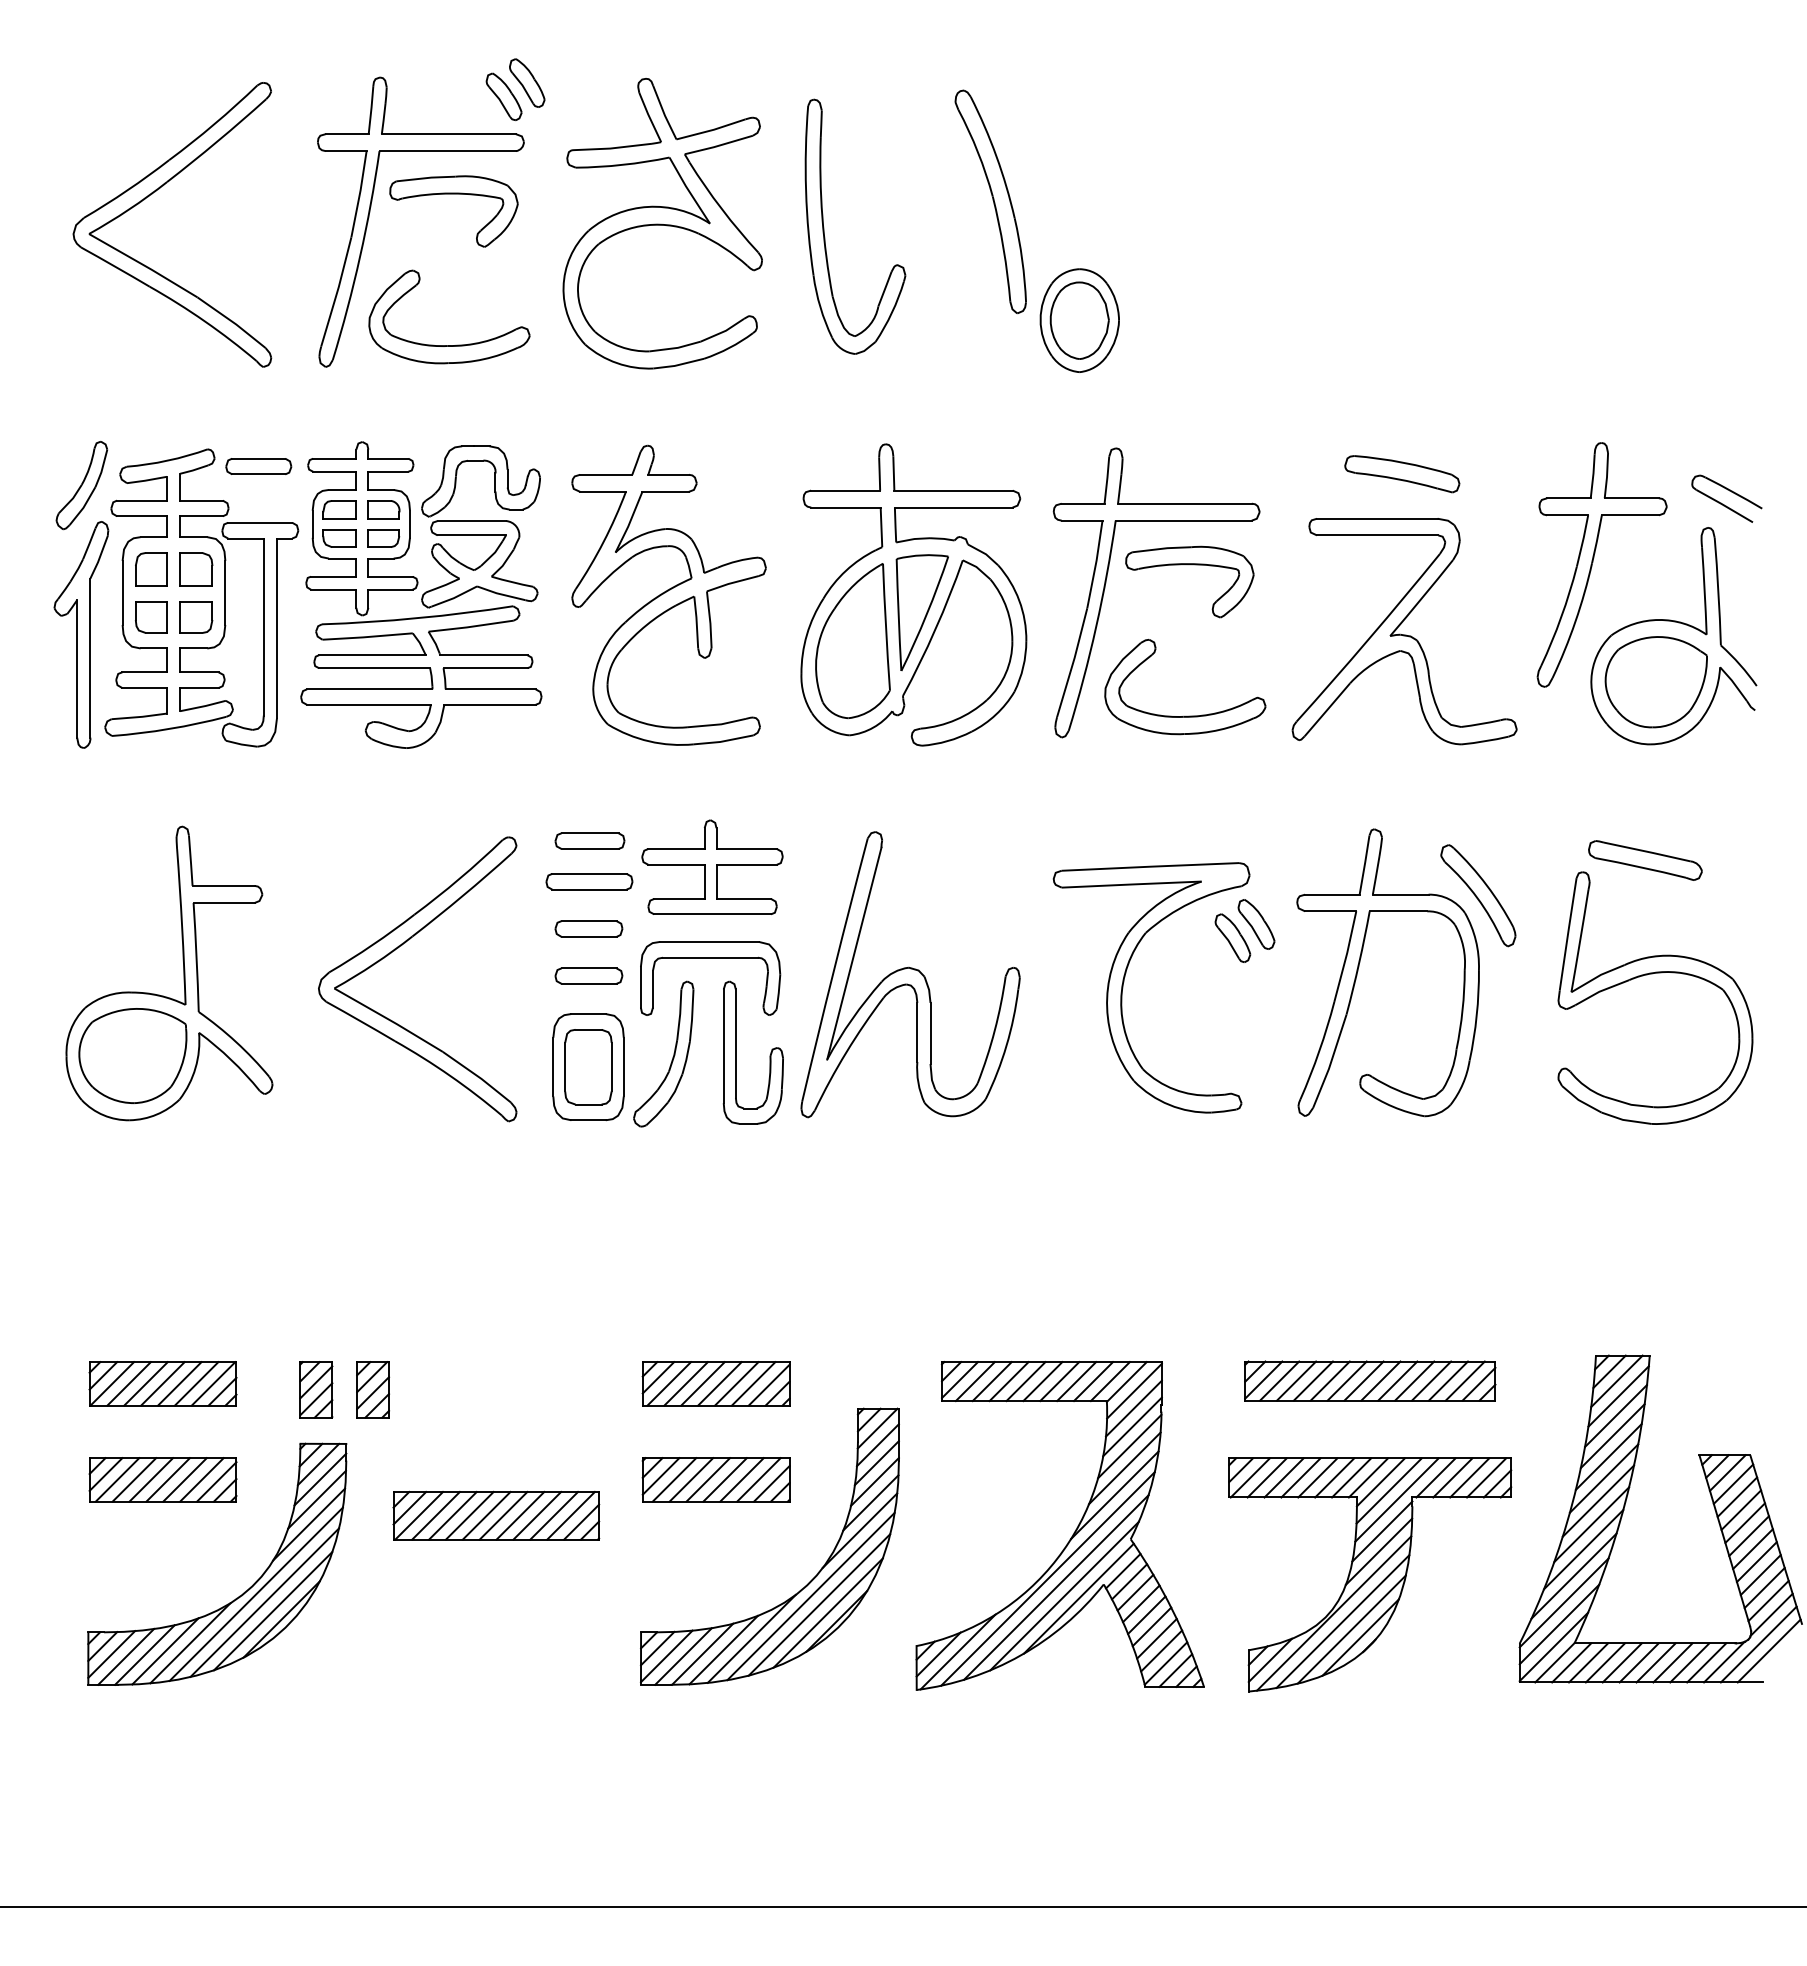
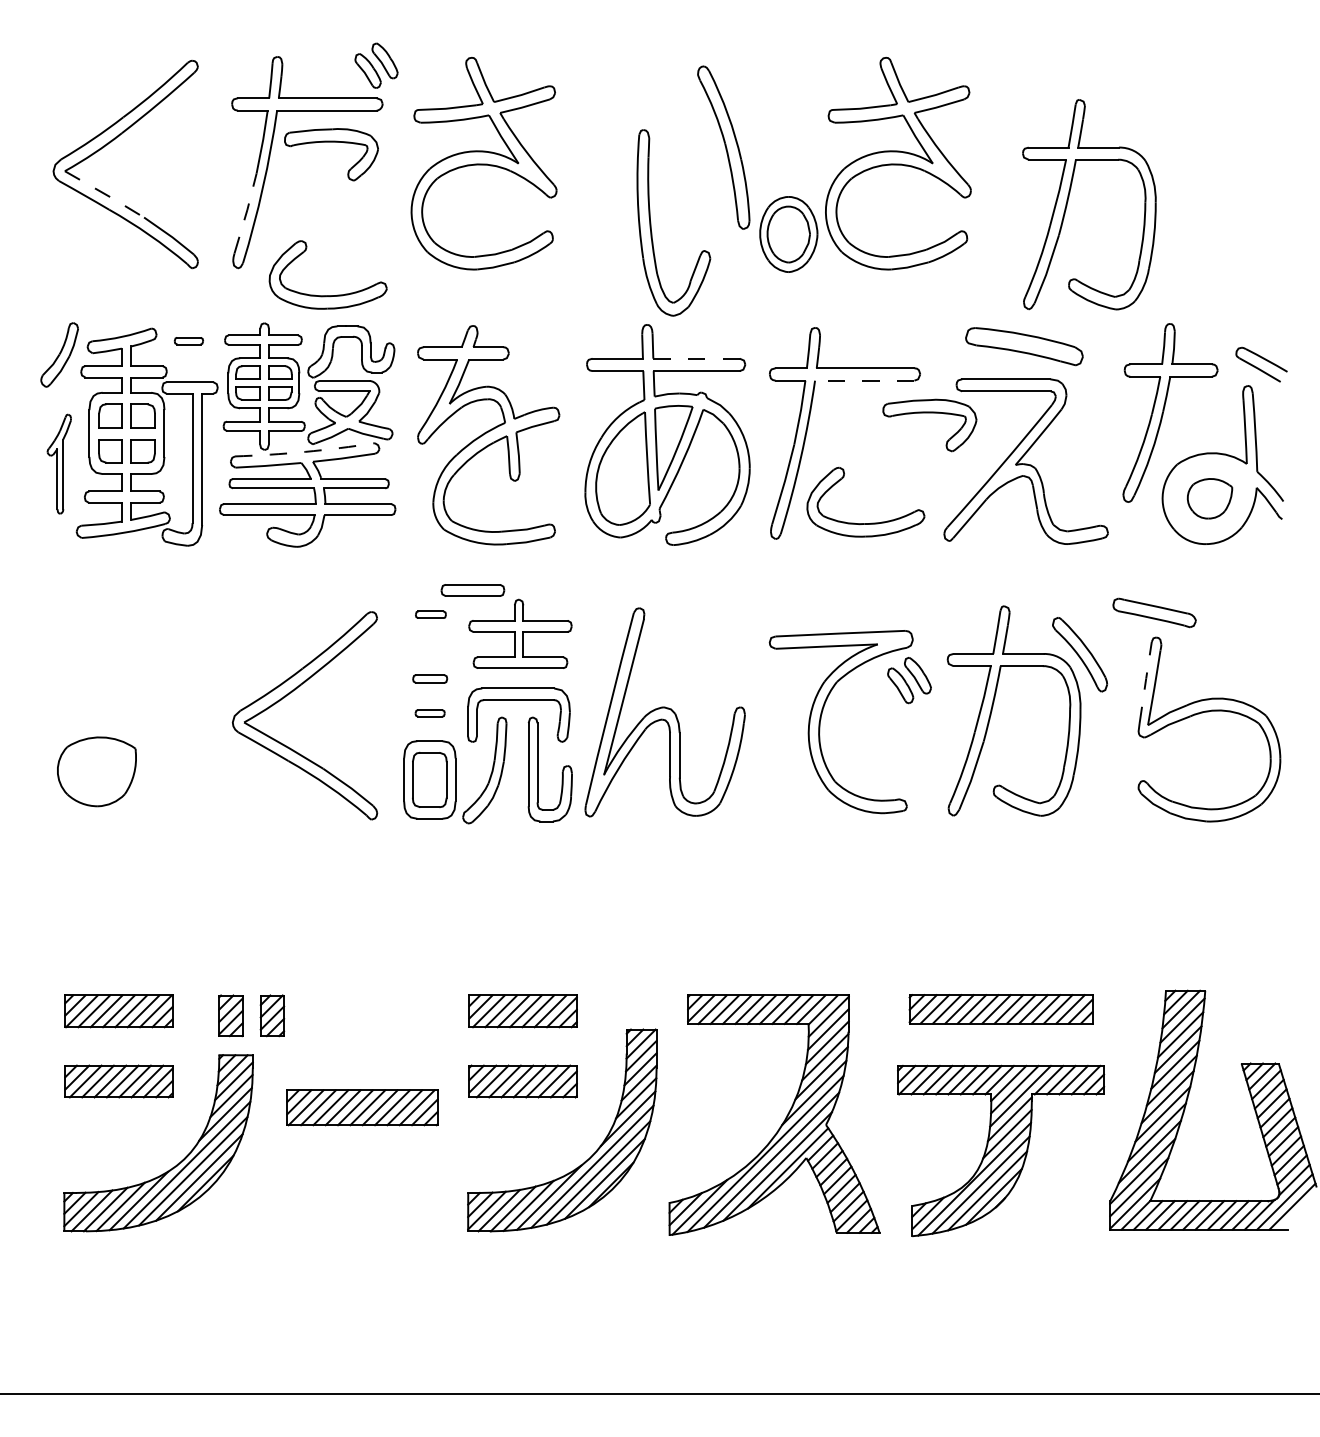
part: (1229, 223) -> (898, 163), added
part: (824, 227) -> (651, 223), moved
line: (143, 265) -> (104, 194), solid -> dashed
part: (1462, 274) -> (1068, 200), added
line: (337, 291) -> (246, 213), solid -> dashed
part: (456, 344) -> (333, 295), moved
part: (258, 466) -> (188, 341), size x0.6
part: (1402, 474) -> (1024, 346), size x1.4
line: (953, 490) -> (696, 358), solid -> dashed
line: (1183, 520) -> (864, 380), solid -> dashed
part: (1189, 565) -> (929, 413), moved
arc: (417, 618) -> (304, 452), solid -> dashed
part: (81, 634) -> (59, 463), size x0.6
part: (1655, 682) -> (1209, 498), size x0.6
part: (589, 840) -> (430, 614), size x0.6
part: (1645, 860) -> (1154, 612), moved
part: (589, 881) -> (472, 590), moved
part: (588, 928) -> (429, 678), size x0.7
line: (1568, 933) -> (1145, 682), solid -> dashed
part: (183, 973) -> (133, 711), removed
part: (588, 975) -> (429, 713), size x0.6

